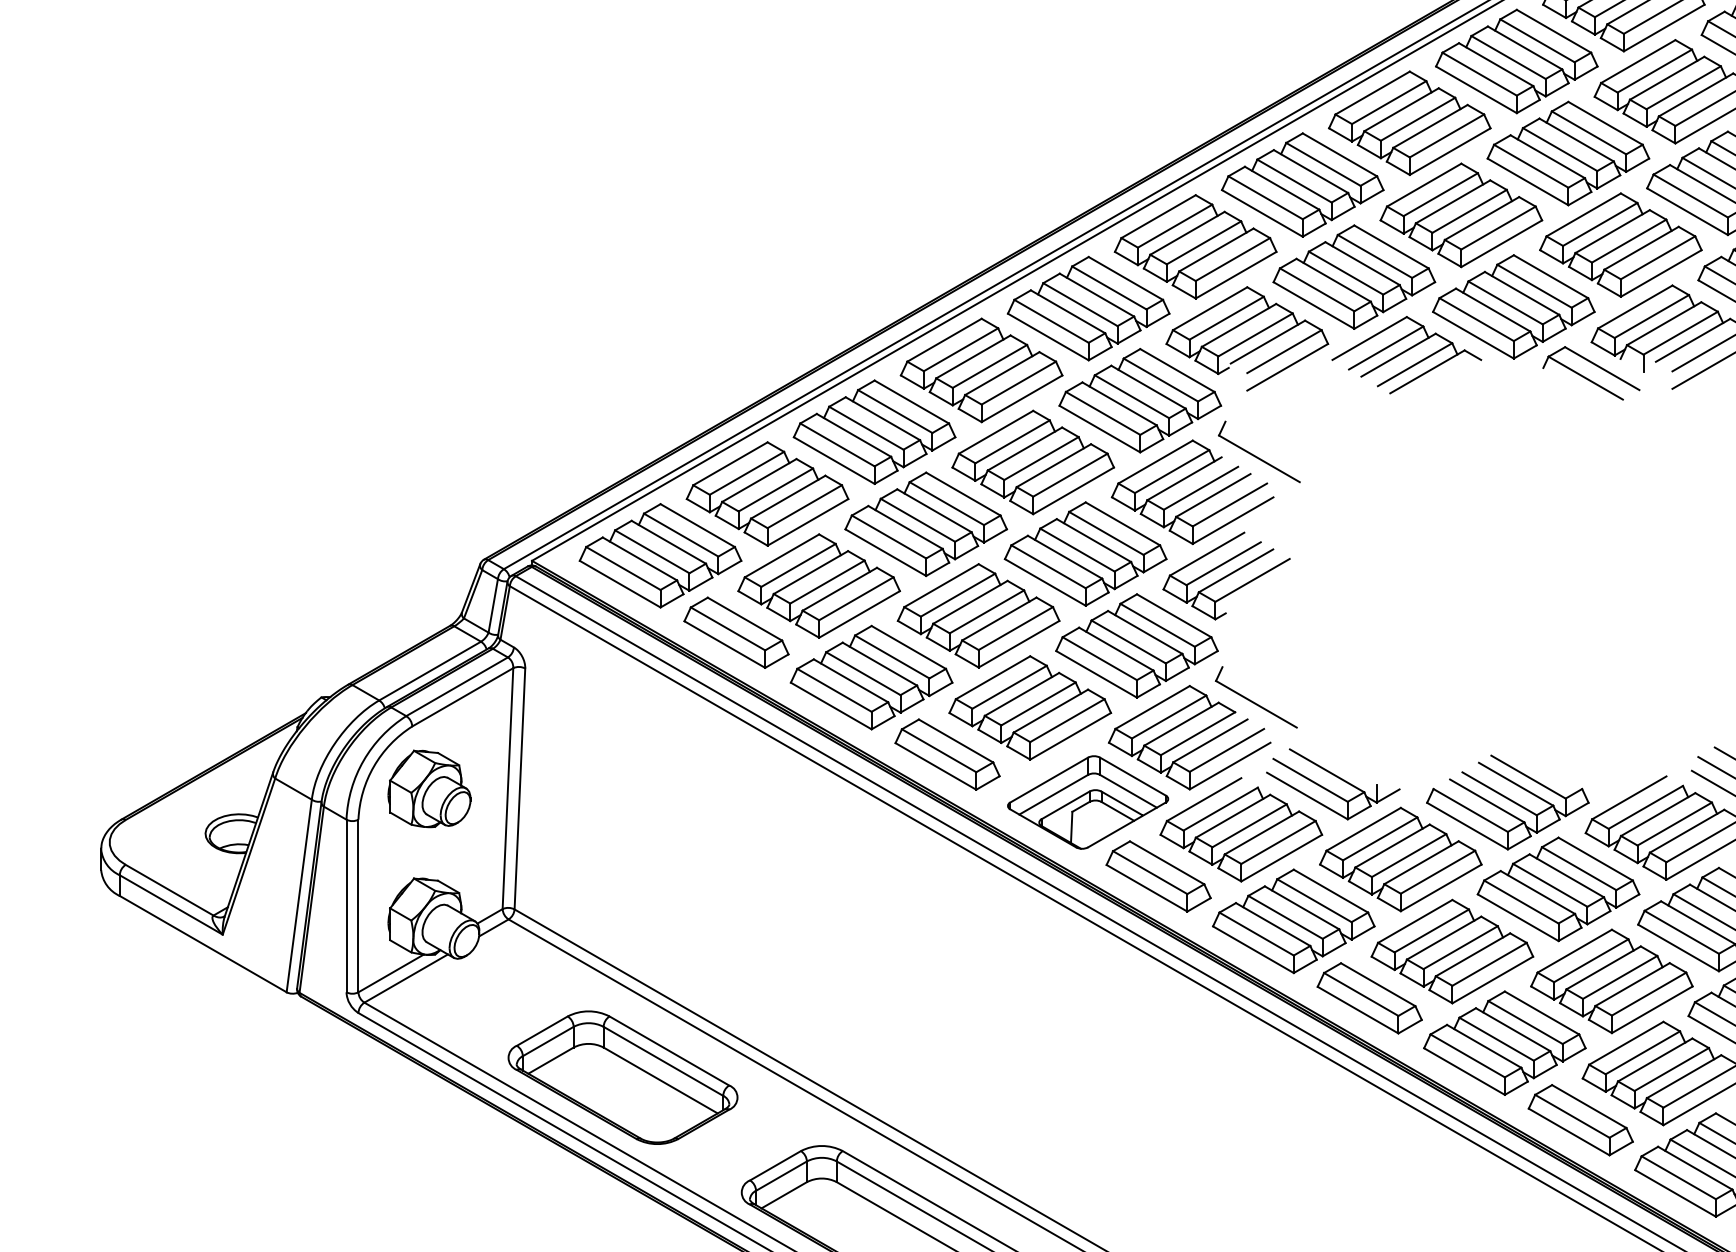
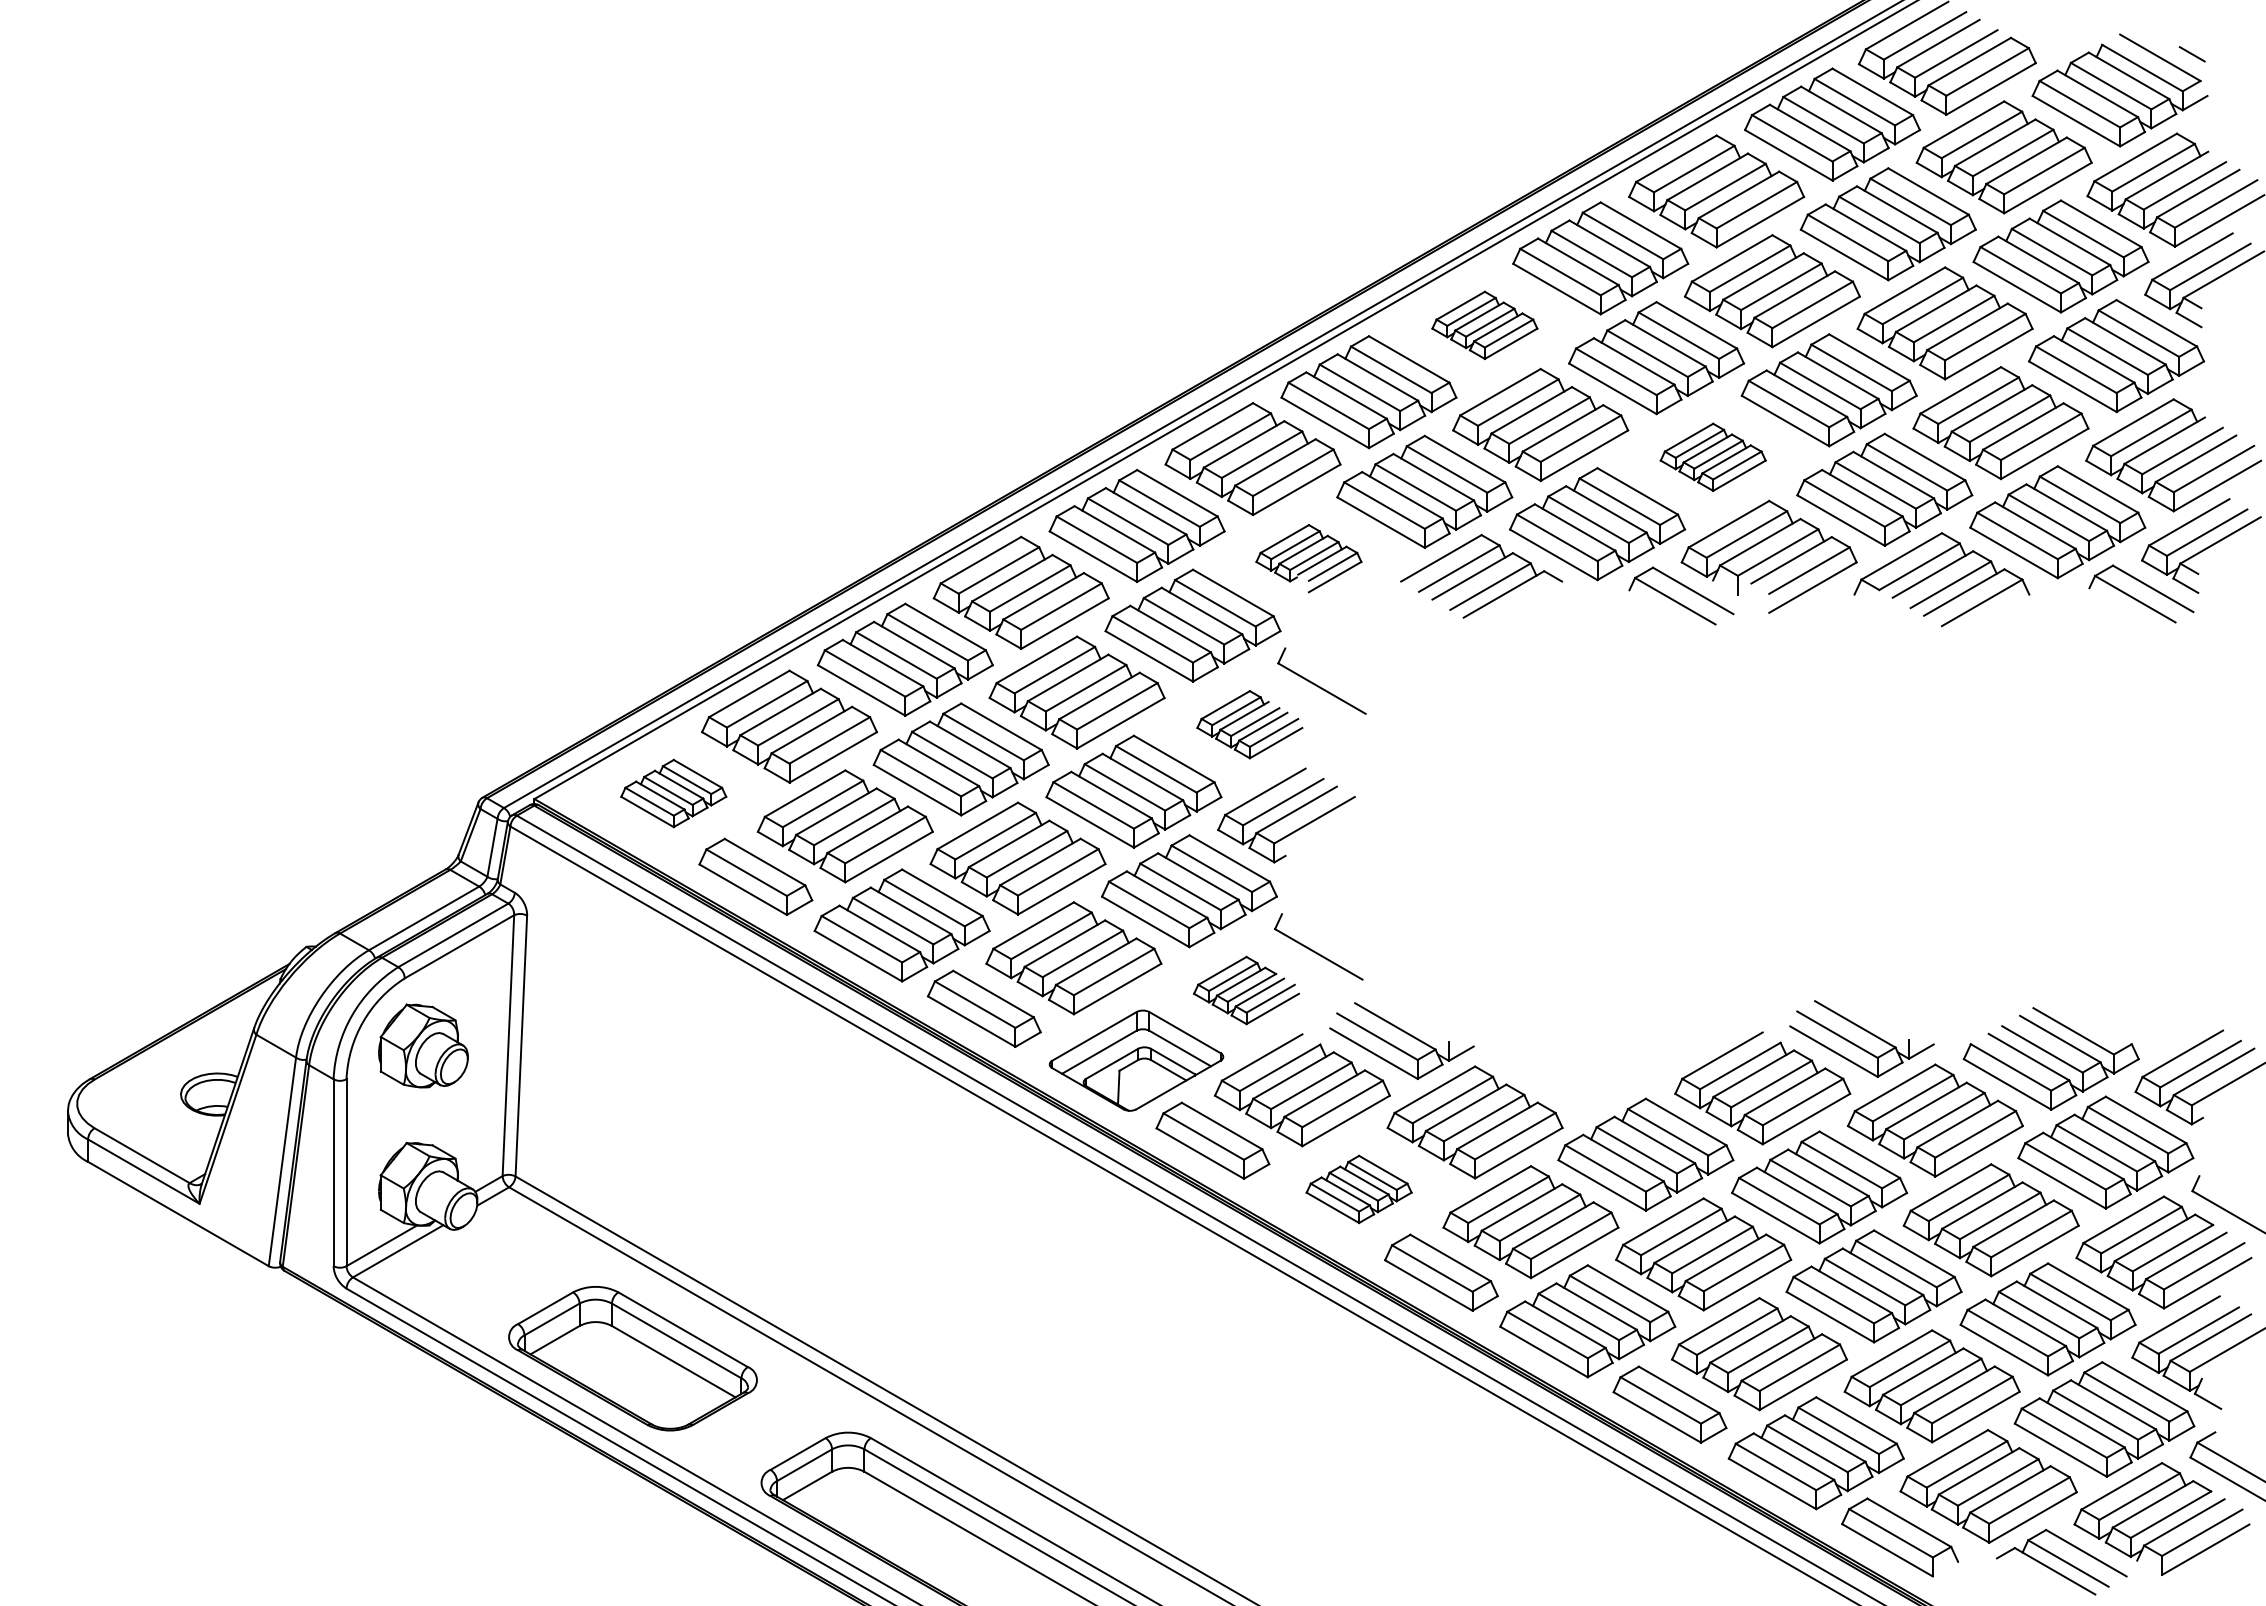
part: (1409, 123) -> (1484, 325), size x0.6
part: (1620, 245) -> (1712, 457), size x0.6
part: (1246, 338) -> (1308, 558), size x0.6
part: (1192, 491) -> (1249, 724), size x0.6
part: (660, 555) -> (673, 793), size x0.6
part: (1189, 737) -> (1246, 990), size x0.6
part: (1507, 802) -> (1590, 1060), removed
part: (1293, 921) -> (1358, 1189), size x0.6

